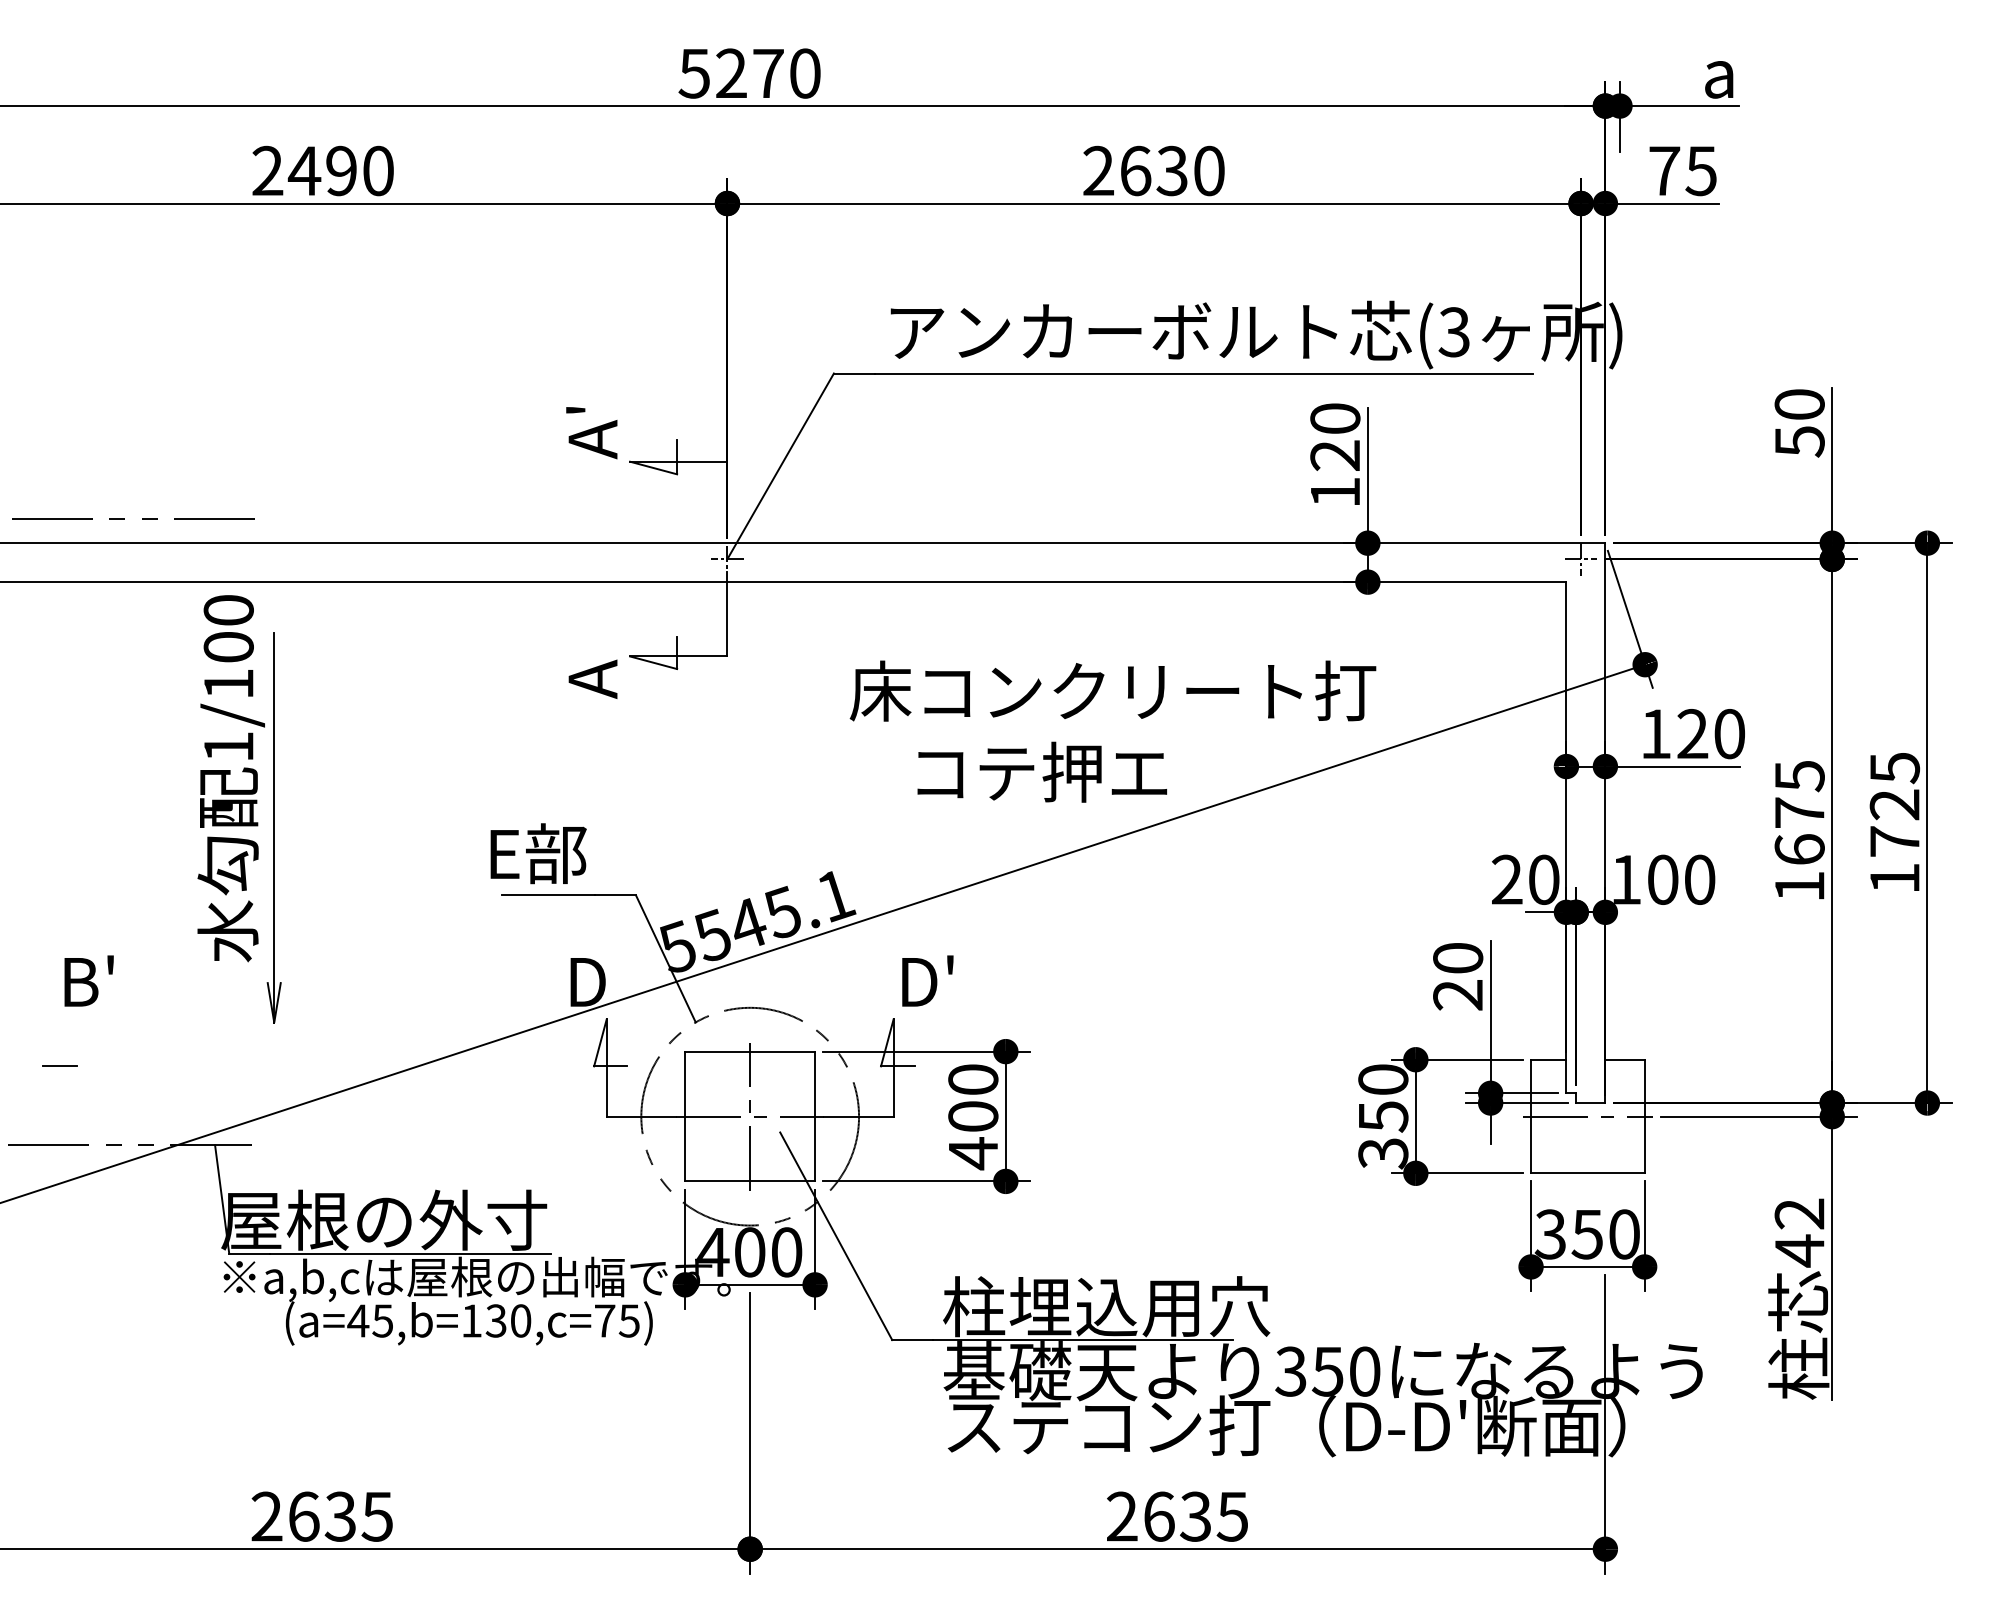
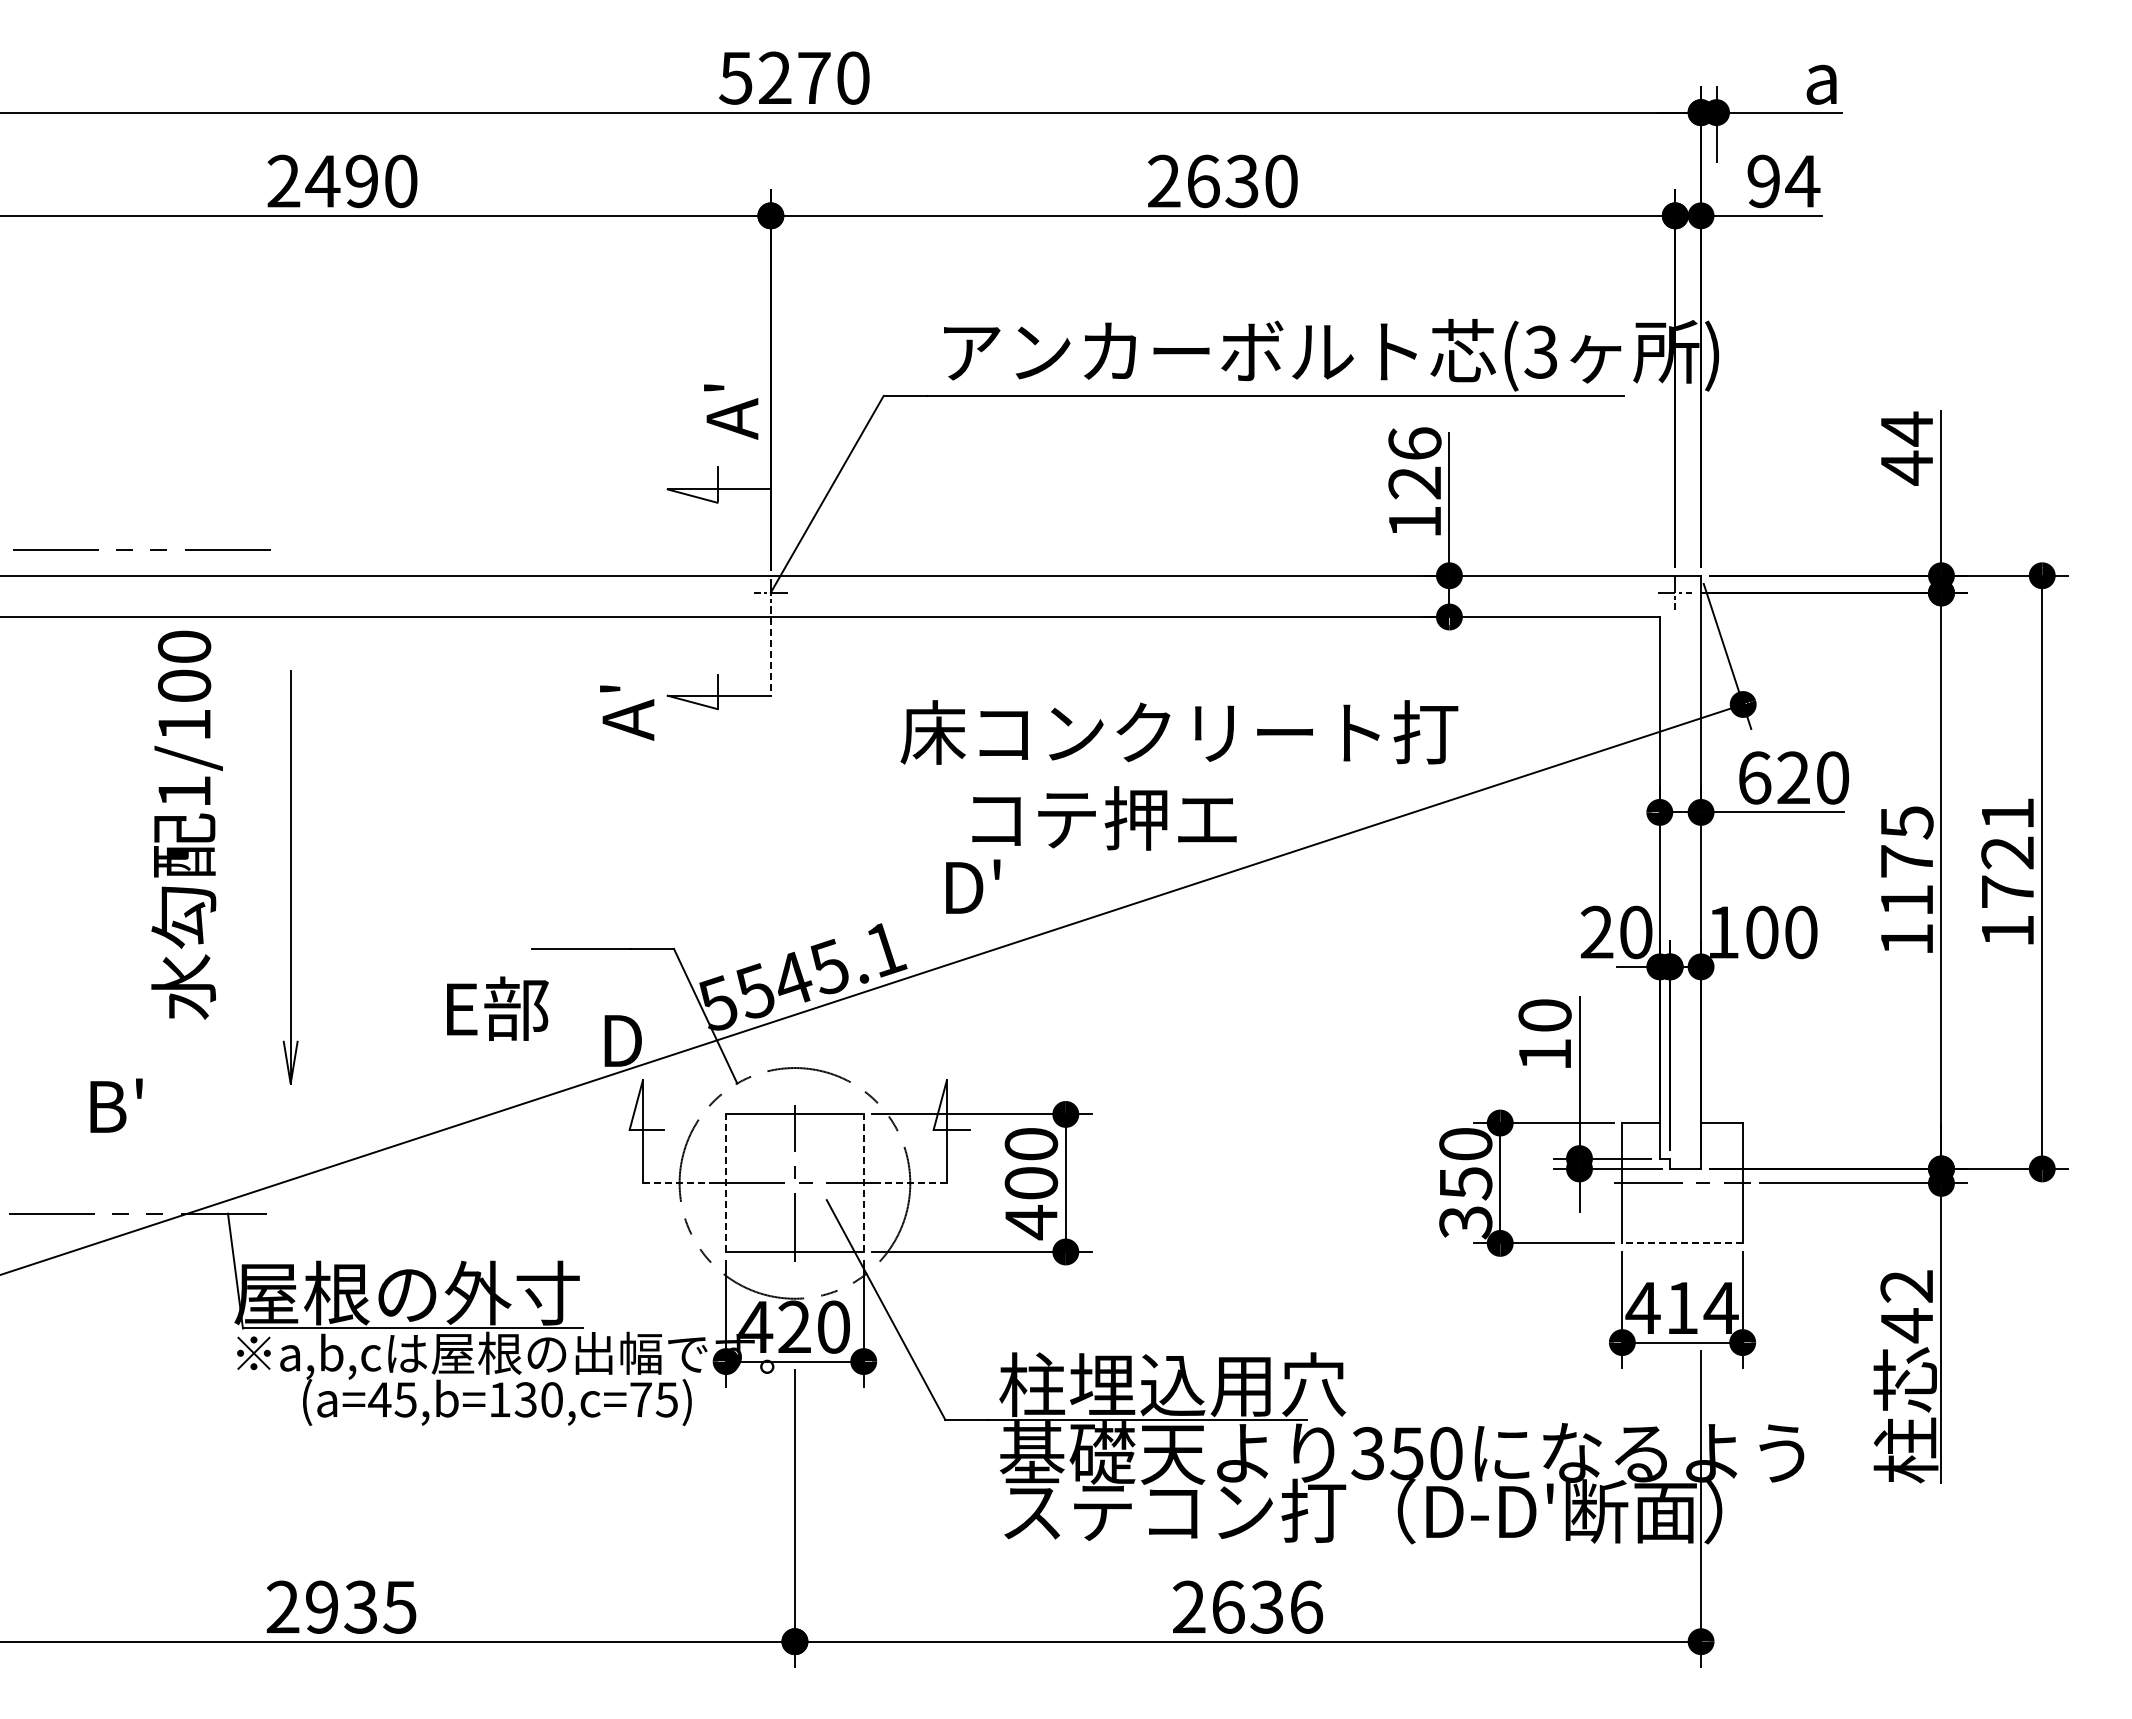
text: (1683, 171) -> (1783, 181), 75 -> 94
text: (1334, 418) -> (1414, 443), 120 -> 126
text: (1799, 423) -> (1906, 448), 50 -> 44
text: (592, 432) -> (731, 411), moved
line: (727, 614) -> (770, 651), solid -> dashed
text: (576, 649) -> (610, 688), A -> A'
text: (1656, 733) -> (1755, 777), 120 -> 620
text: (1895, 768) -> (2008, 814), 1725 -> 1721
text: (230, 777) -> (186, 824), moved
text: (1799, 848) -> (1906, 899), 1675 -> 1175
text: (538, 853) -> (497, 1008), moved
text: (89, 980) -> (116, 1105), moved
text: (928, 980) -> (973, 886), moved
text: (1457, 995) -> (1544, 1054), 20 -> 10
line: (60, 1066) -> (64, 1130), removed
line: (641, 1116) -> (679, 1183), solid -> dashed
line: (685, 1116) -> (726, 1183), solid -> dashed
line: (814, 1116) -> (863, 1183), solid -> dashed
line: (859, 1116) -> (910, 1183), solid -> dashed
line: (1587, 1173) -> (1682, 1243), solid -> dashed
text: (1586, 1233) -> (1681, 1307), 350 -> 414
text: (749, 1251) -> (794, 1326), 400 -> 420
text: (304, 1516) -> (322, 1606), 2635 -> 2935
text: (1232, 1516) -> (1306, 1606), 2635 -> 2636

